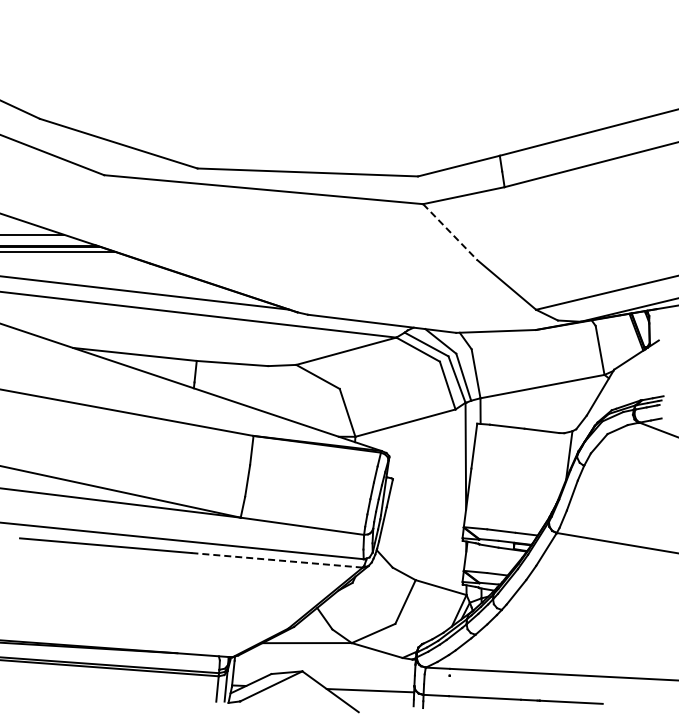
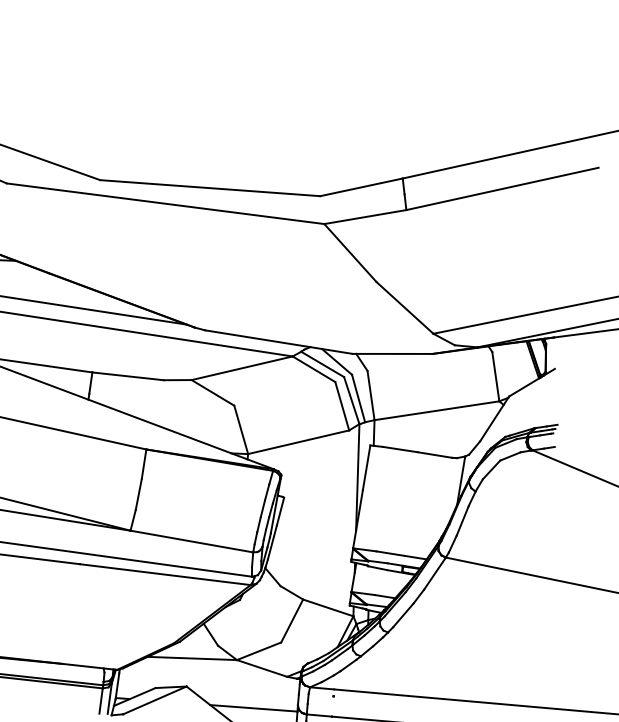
line: (450, 232) -> (350, 253), dashed -> solid
line: (277, 560) -> (165, 574), dashed -> solid

